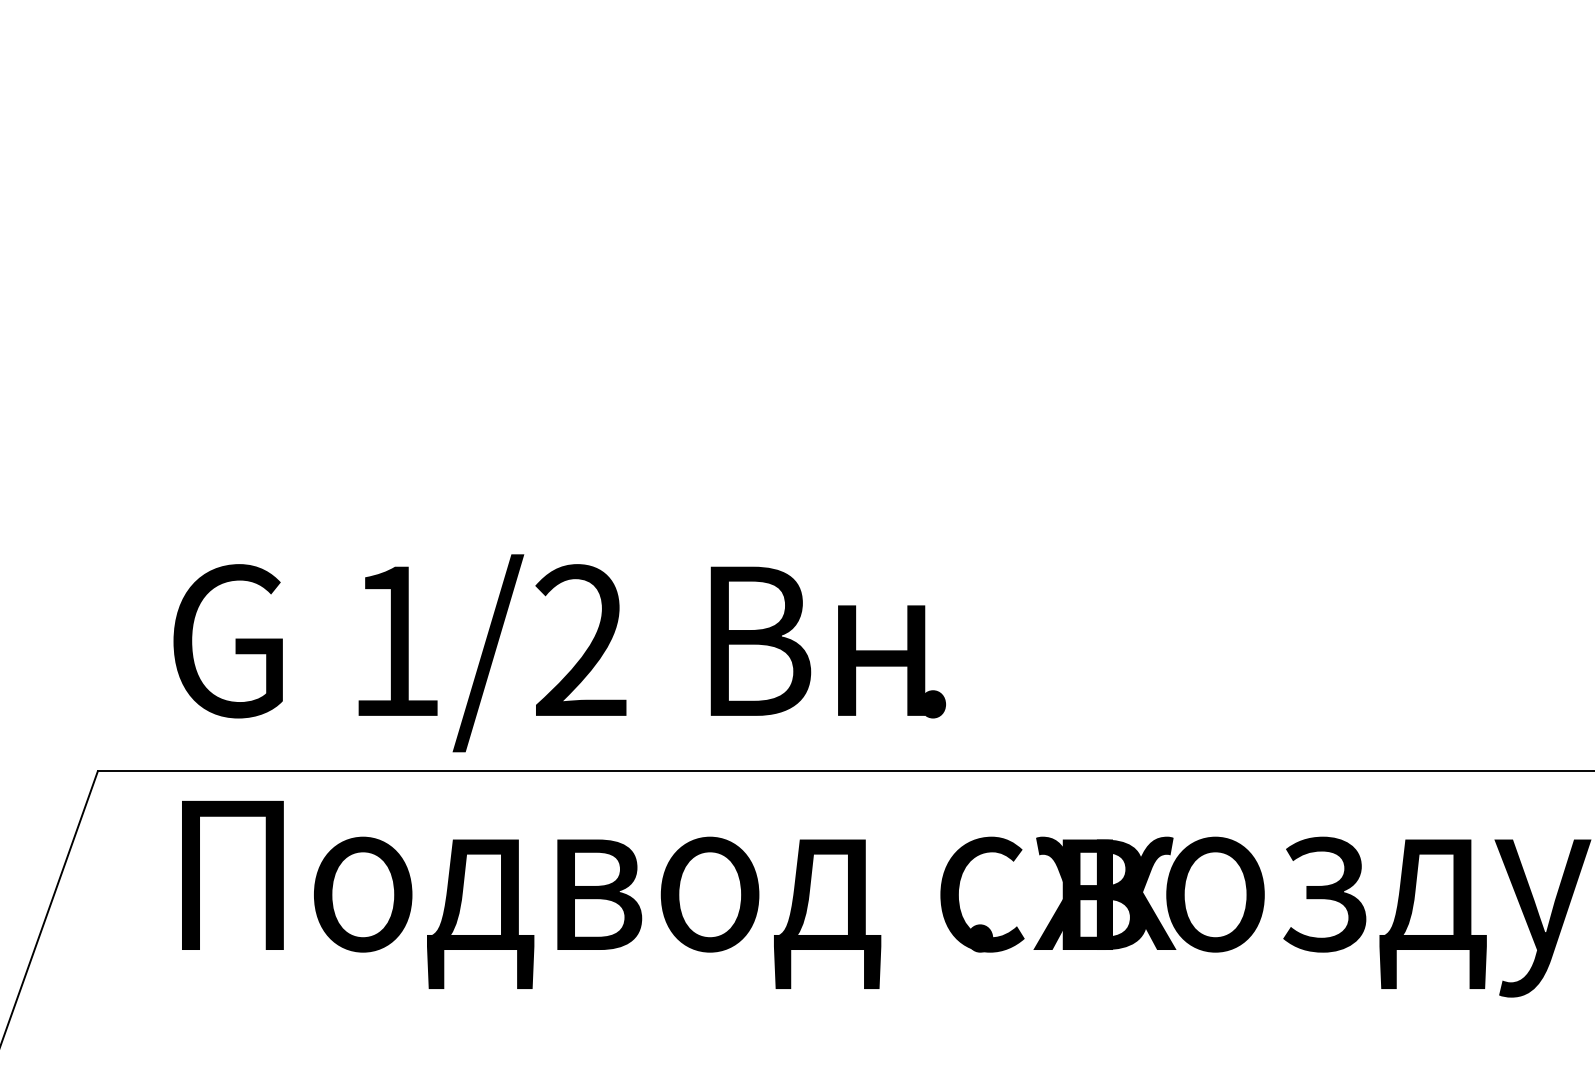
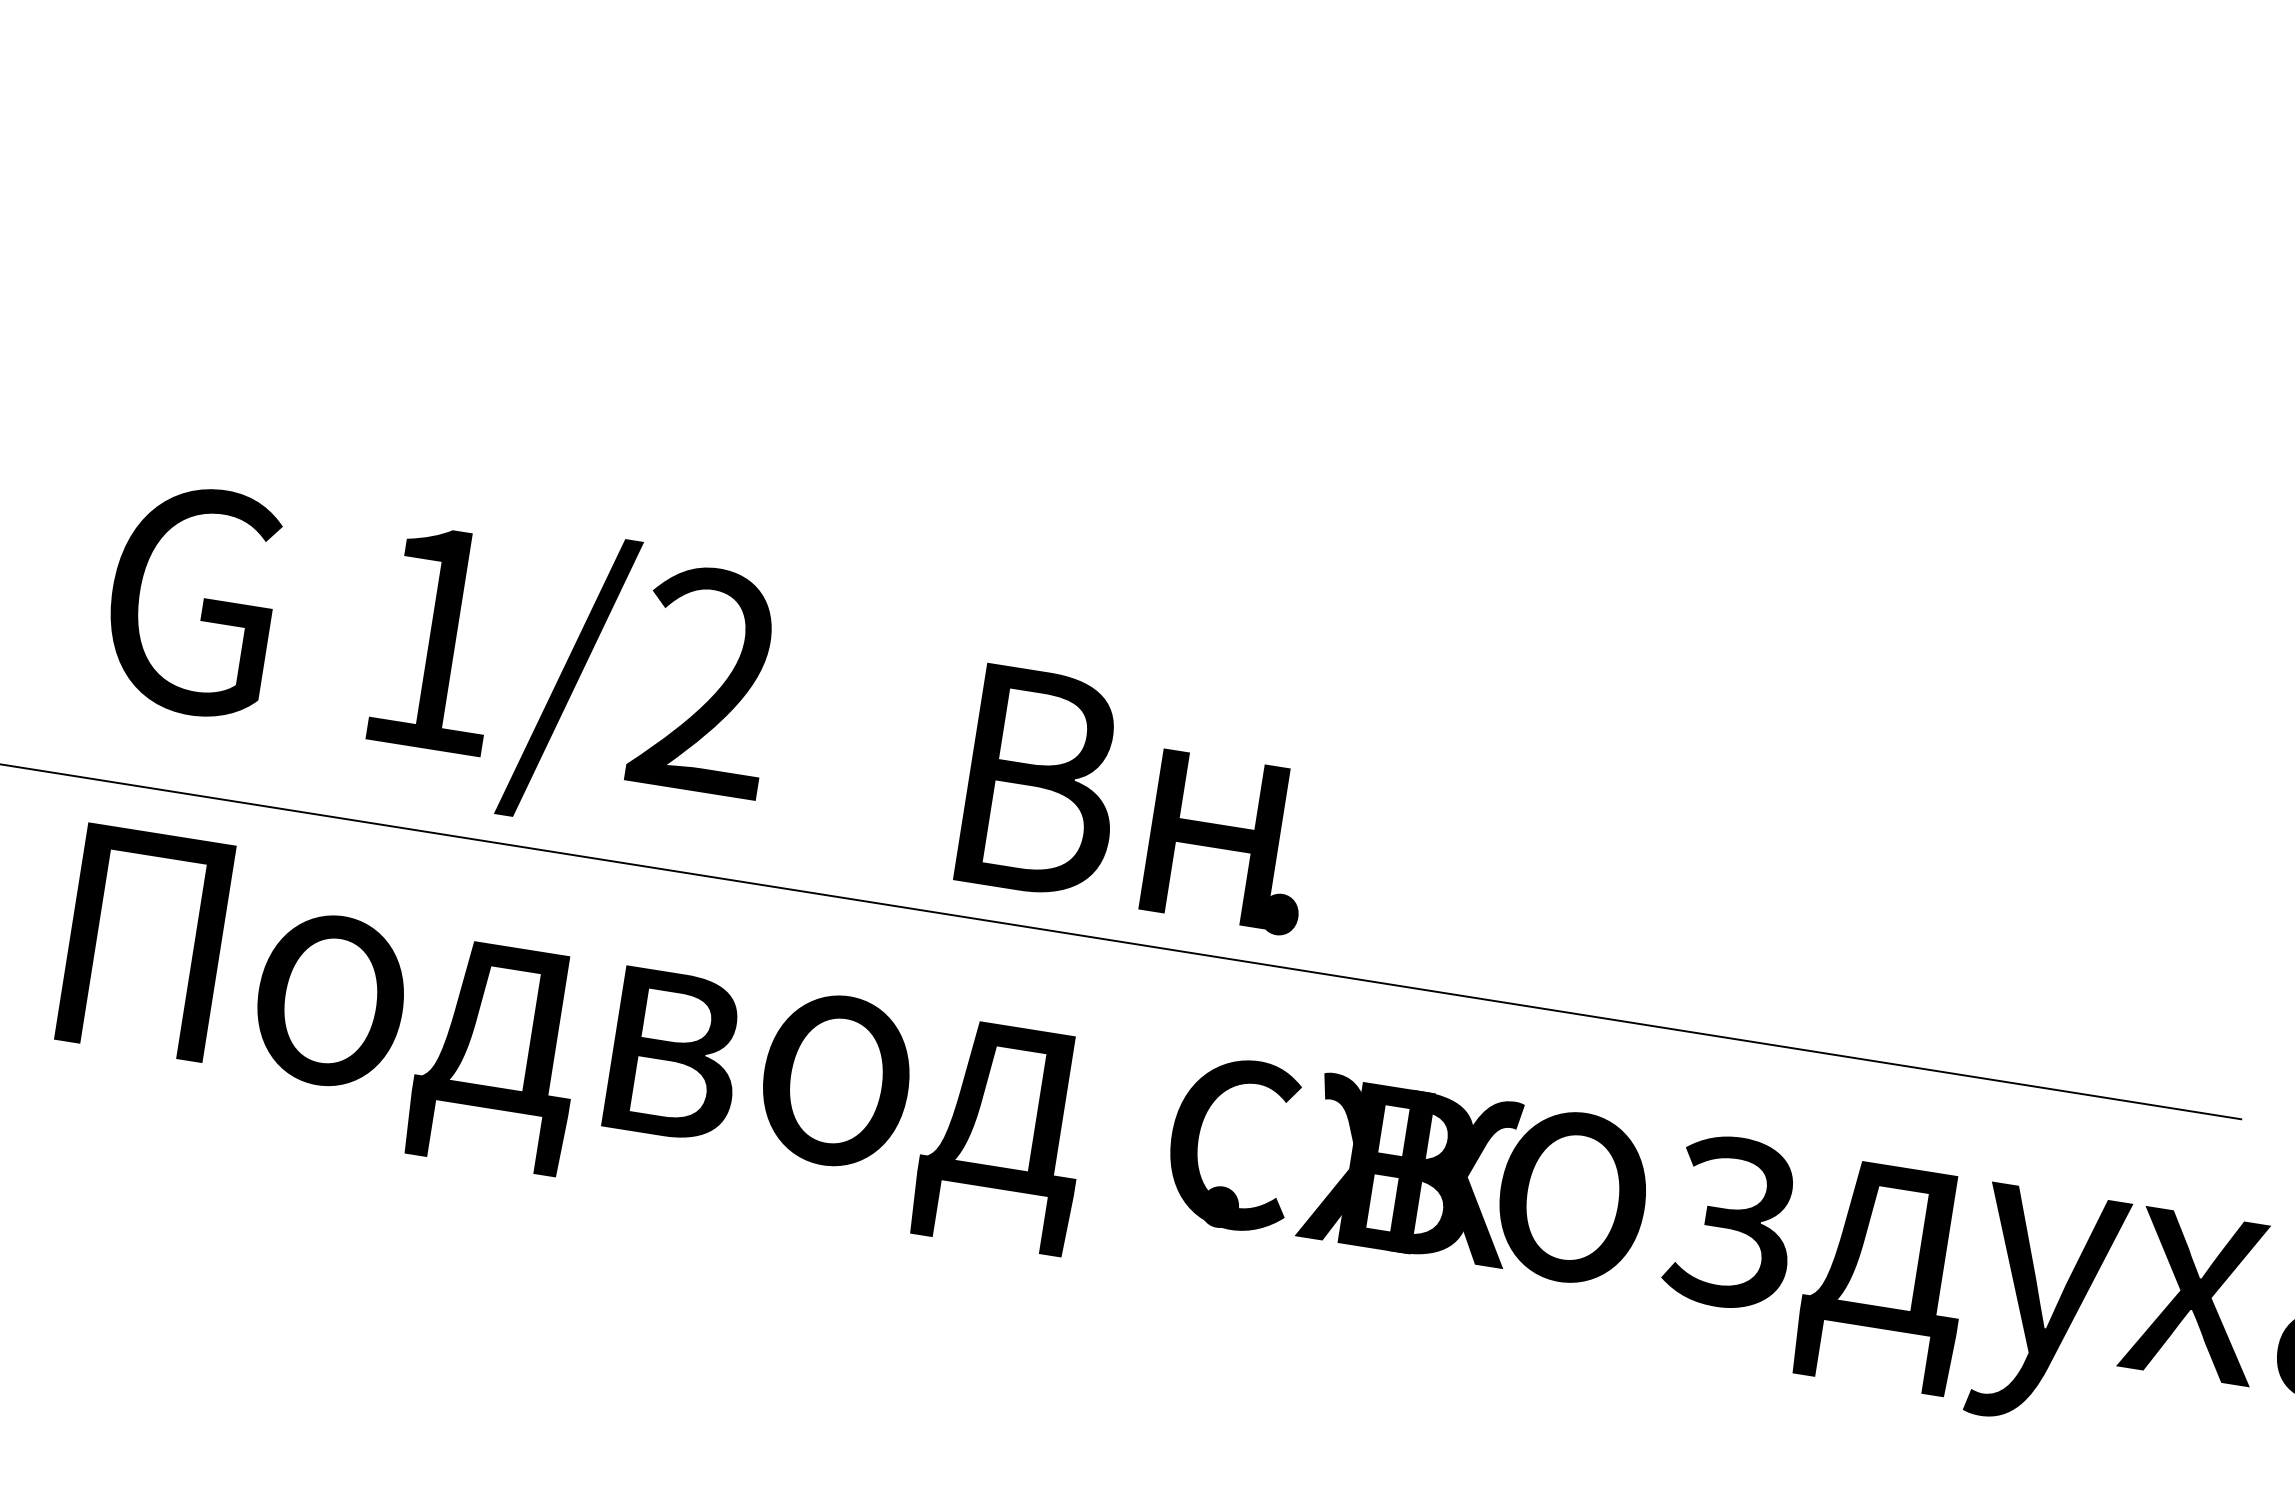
text: (827, 642) -> (1139, 800), moved

